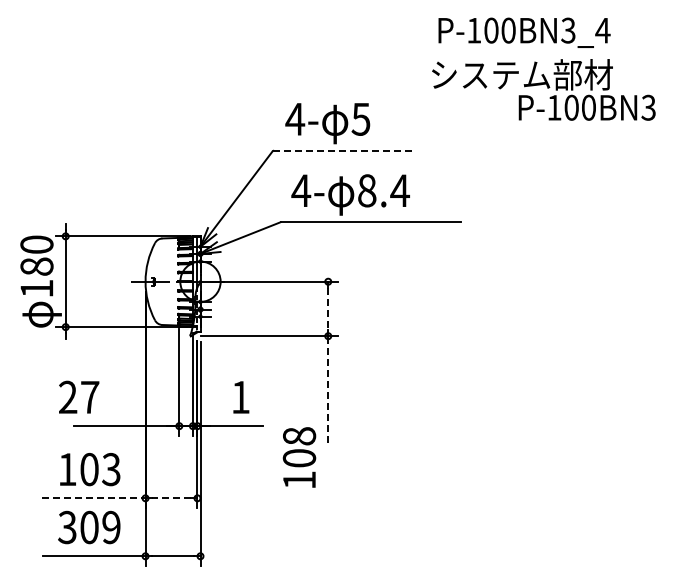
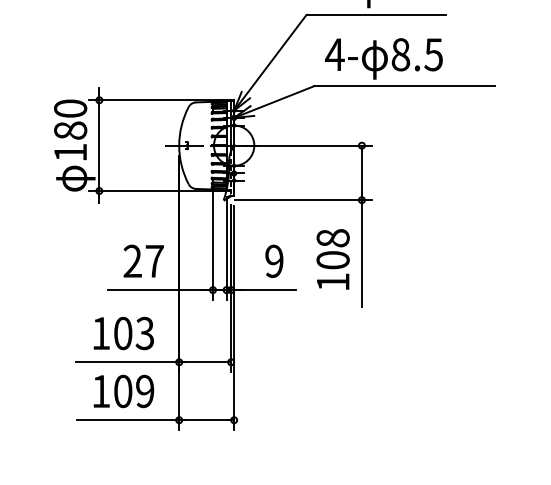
line: (343, 150) -> (377, 14), dashed -> solid
text: (399, 190) -> (433, 54), 8.4 -> 8.5
line: (328, 309) -> (362, 173), dashed -> solid
line: (328, 389) -> (362, 253), dashed -> solid
text: (79, 396) -> (144, 260), moved
text: (240, 397) -> (274, 261), 1 -> 9
text: (299, 457) -> (333, 259), moved
line: (94, 498) -> (128, 362), dashed -> solid
line: (171, 498) -> (205, 362), dashed -> solid
text: (67, 527) -> (101, 391), 309 -> 109

